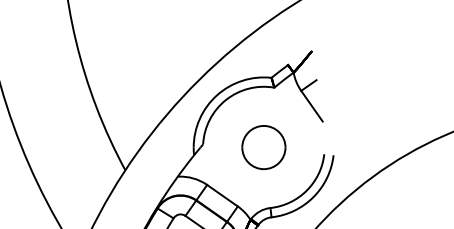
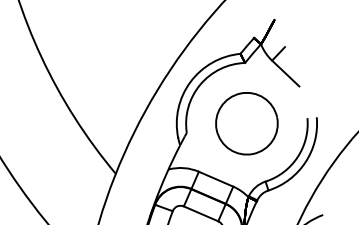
part: (263, 147) -> (246, 123), size x1.43

